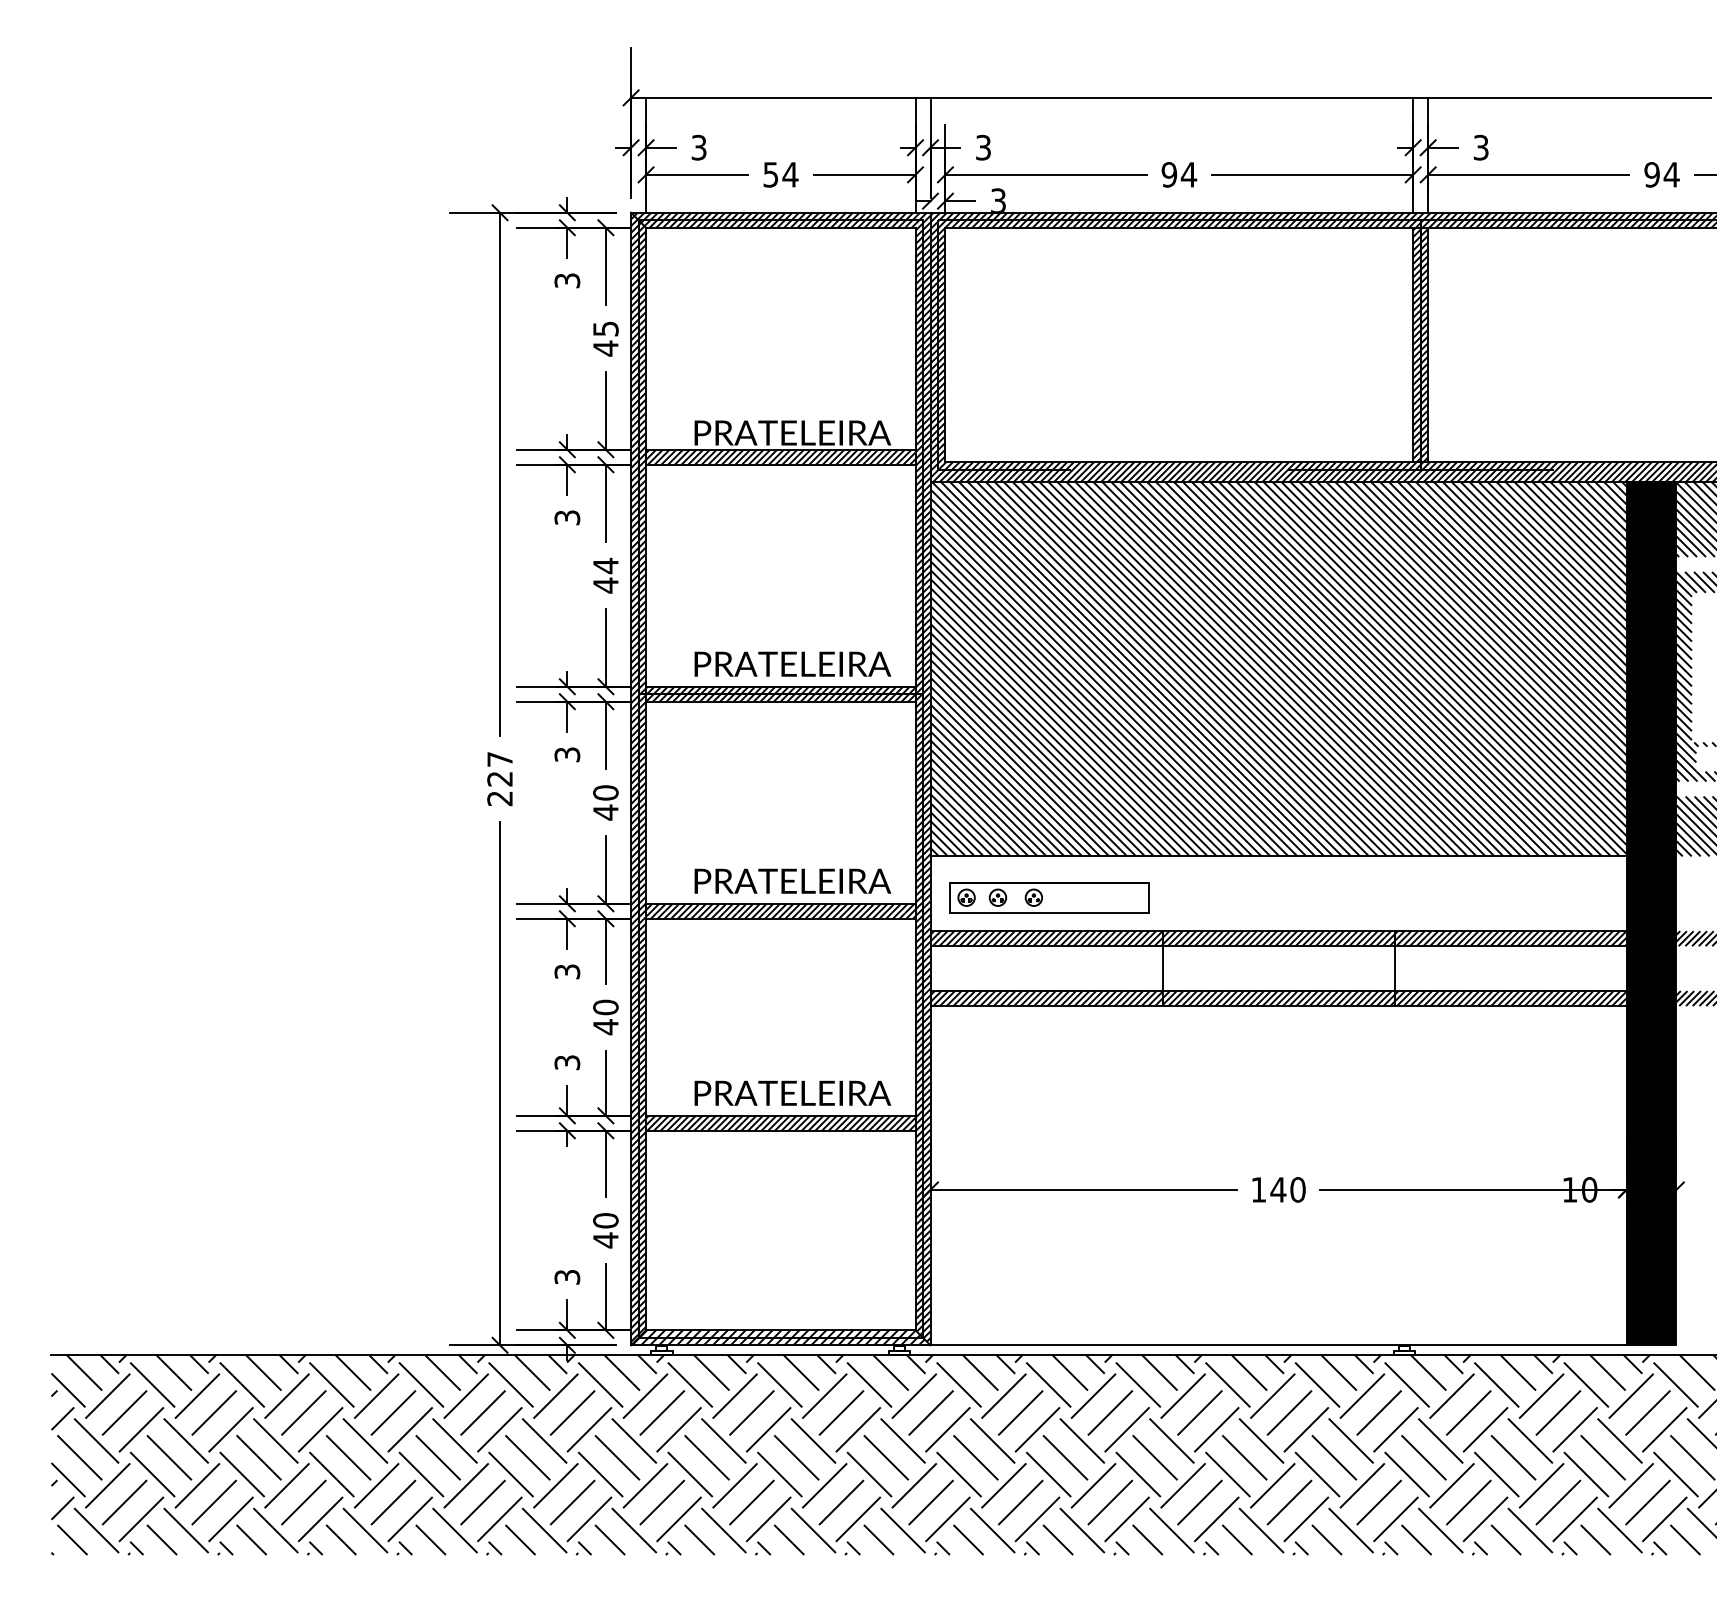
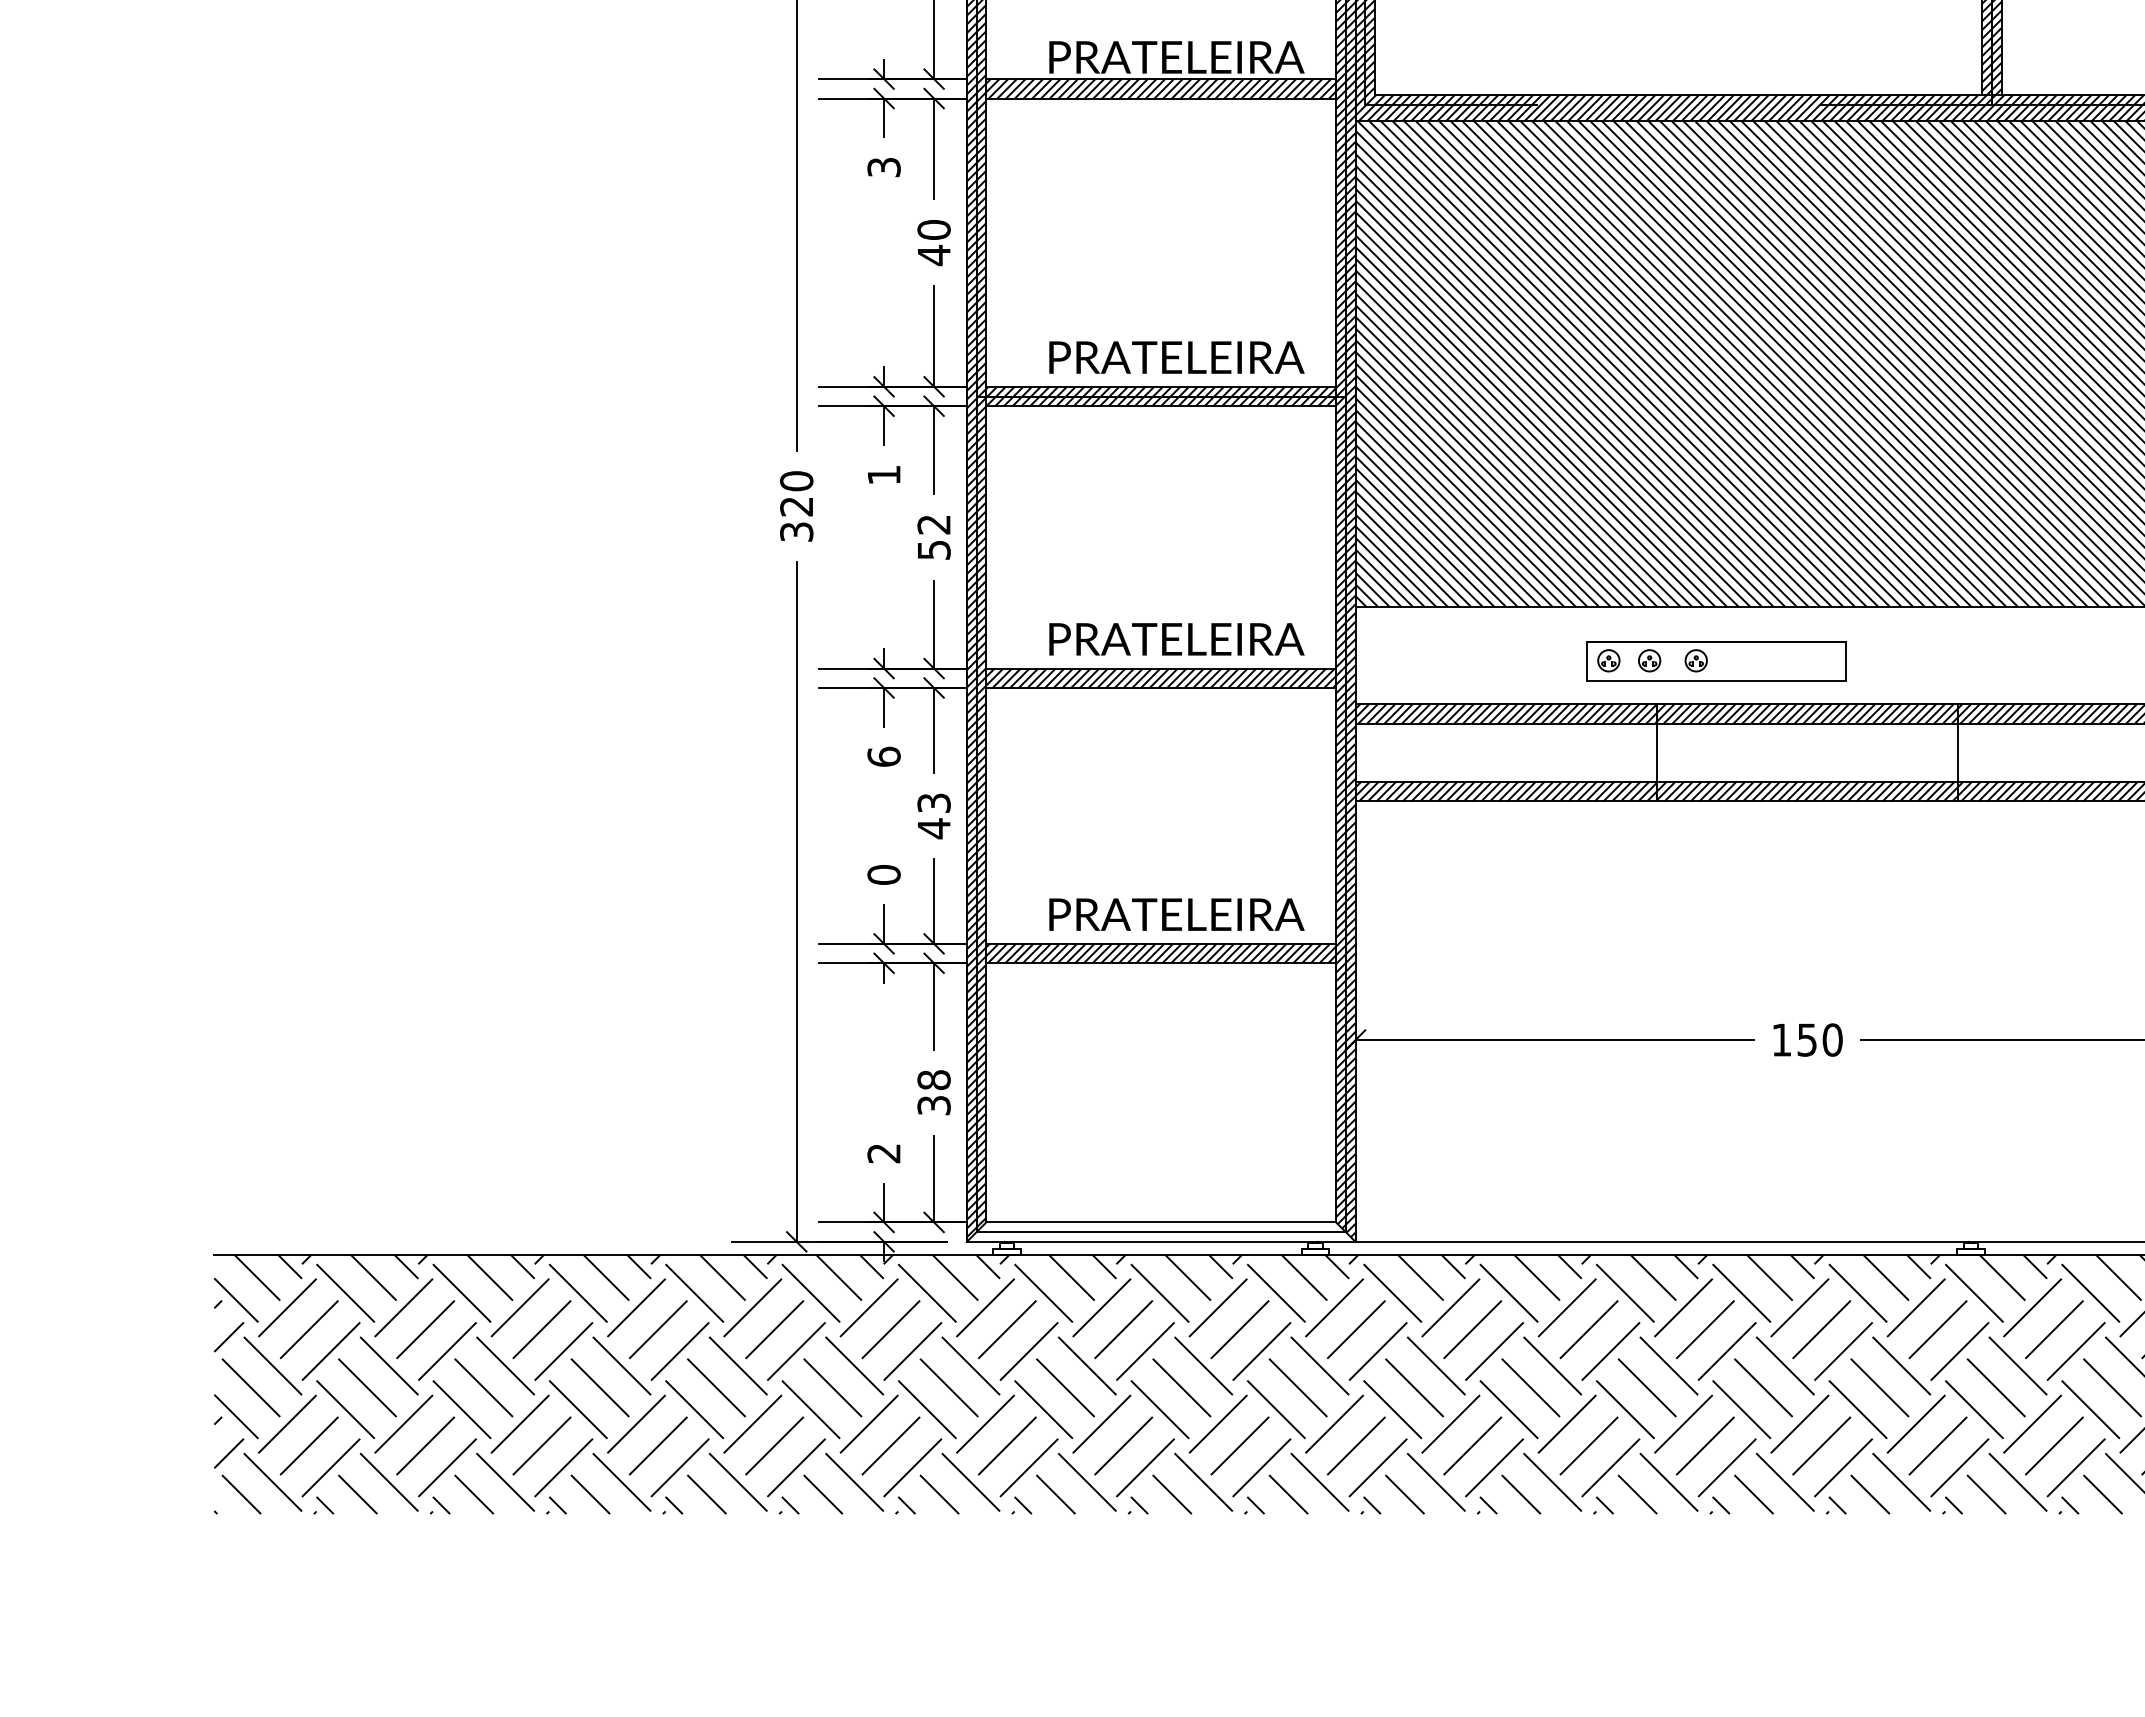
text: (605, 565) -> (933, 229), 44 -> 40
text: (567, 754) -> (884, 474), 3 -> 1
text: (499, 778) -> (795, 505), 227 -> 320
text: (605, 802) -> (933, 537), 40 -> 52
part: (1049, 897) -> (1716, 660), moved
text: (567, 971) -> (884, 756), 3 -> 6
text: (605, 1007) -> (933, 803), 40 -> 43
text: (567, 1062) -> (884, 874), 3 -> 0
text: (1278, 1189) -> (1807, 1039), 140 -> 150
text: (605, 1230) -> (933, 1092), 40 -> 38
text: (567, 1277) -> (884, 1153), 3 -> 2
hatch: (780, 1337) -> (1160, 1231), removed

